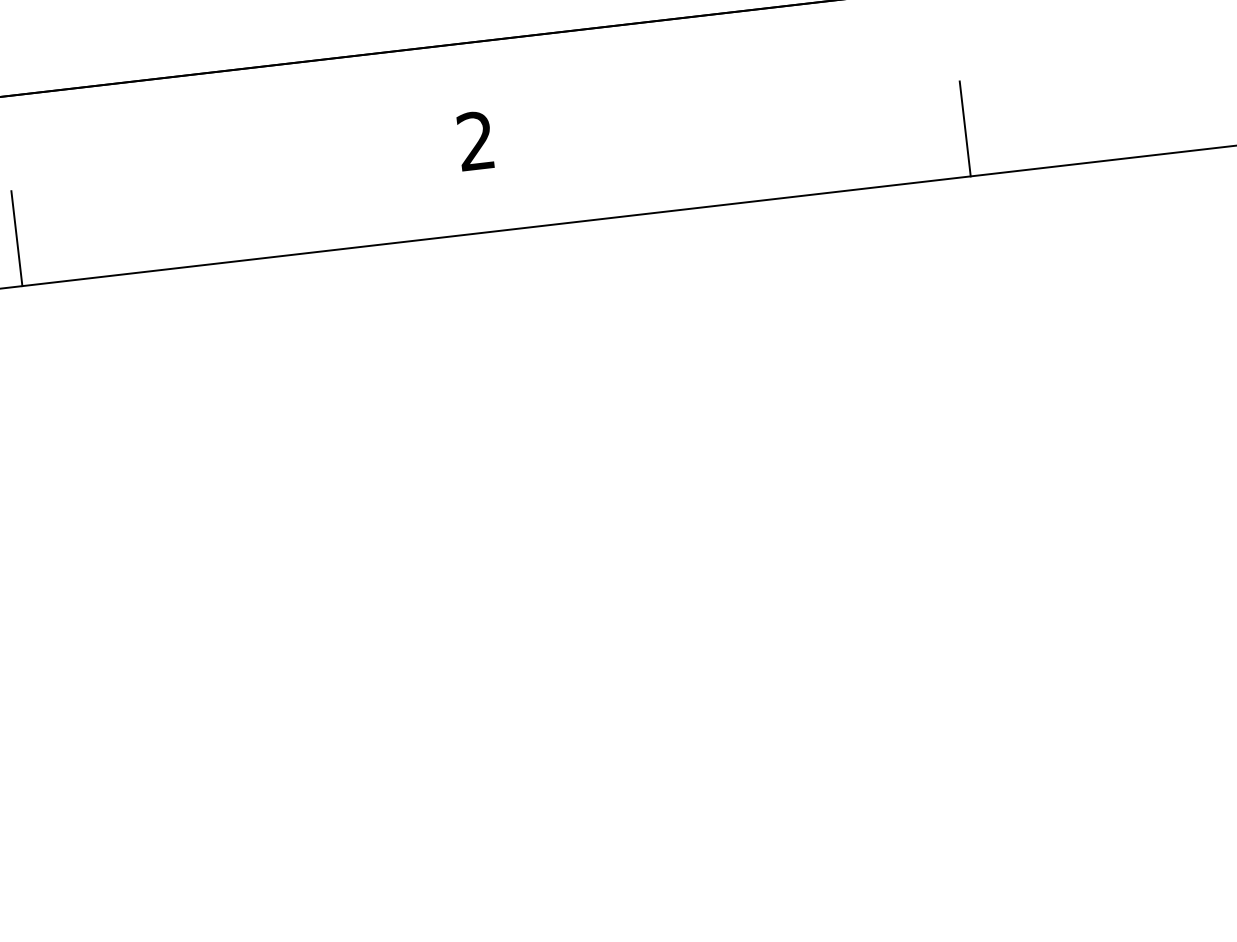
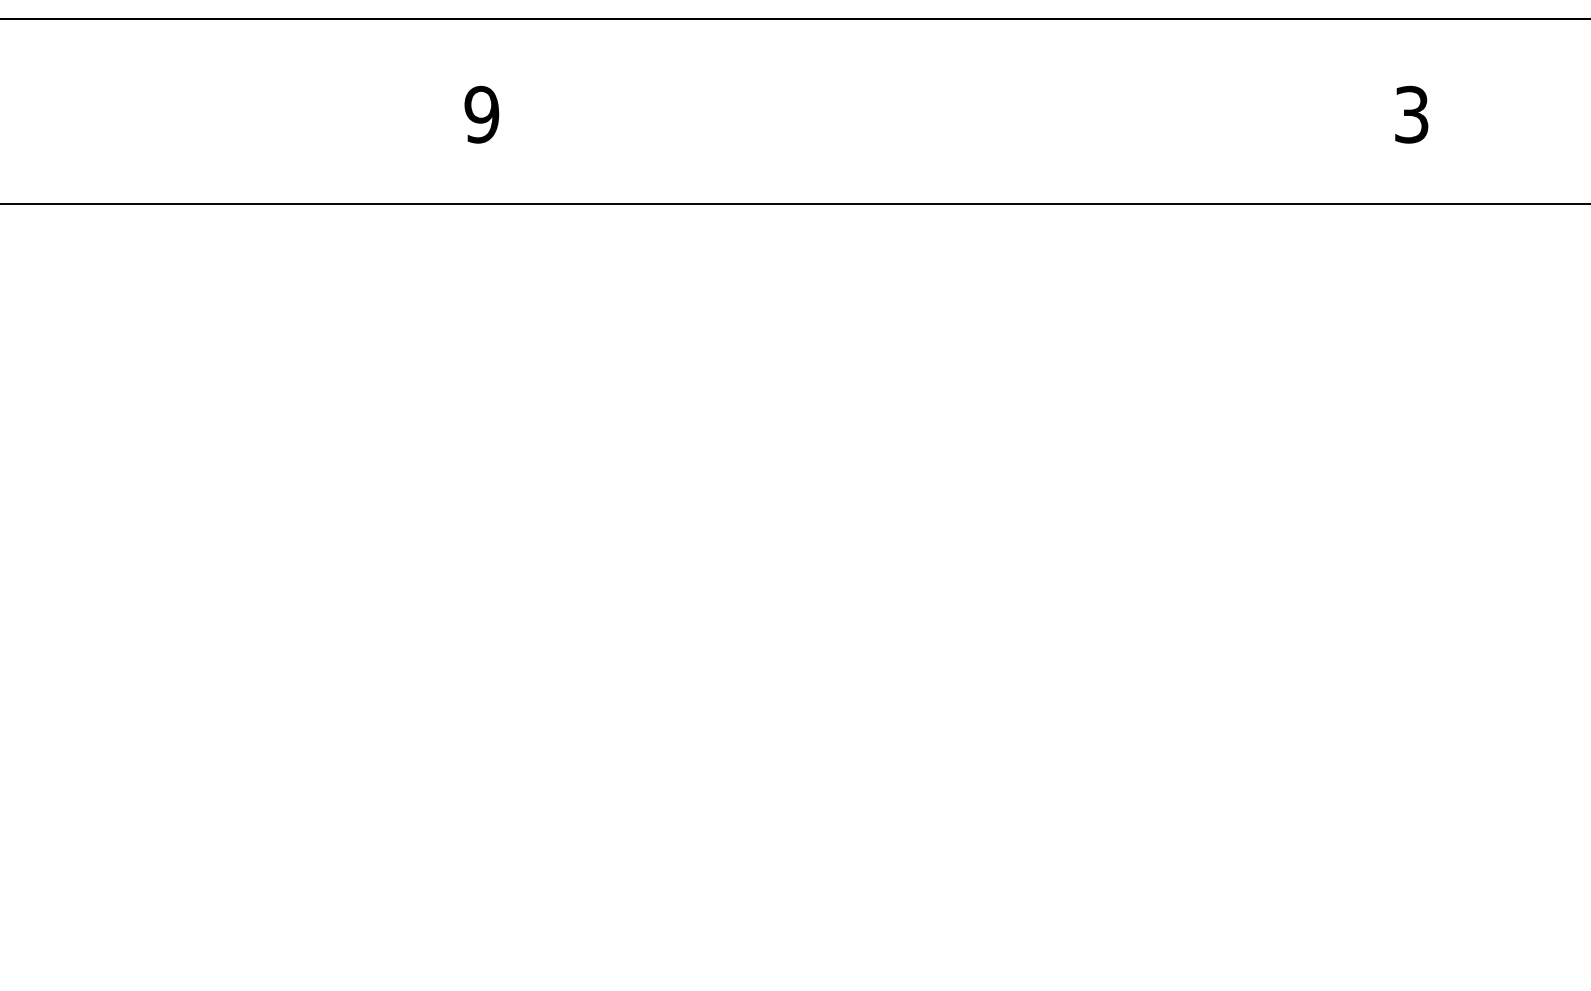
line: (965, 128) -> (956, 157), removed
text: (475, 140) -> (481, 114), 2 -> 9
line: (16, 238) -> (26, 157), removed

